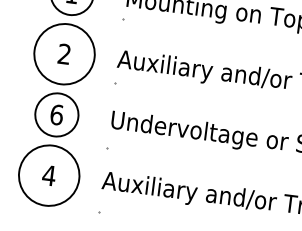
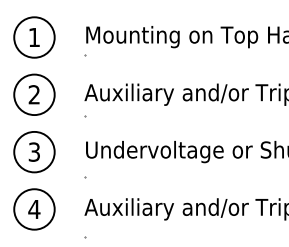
circle: (64, 53) -> (34, 94), size x0.71
text: (57, 114) -> (34, 151), 6 -> 3
circle: (49, 175) -> (34, 209), size x0.71

